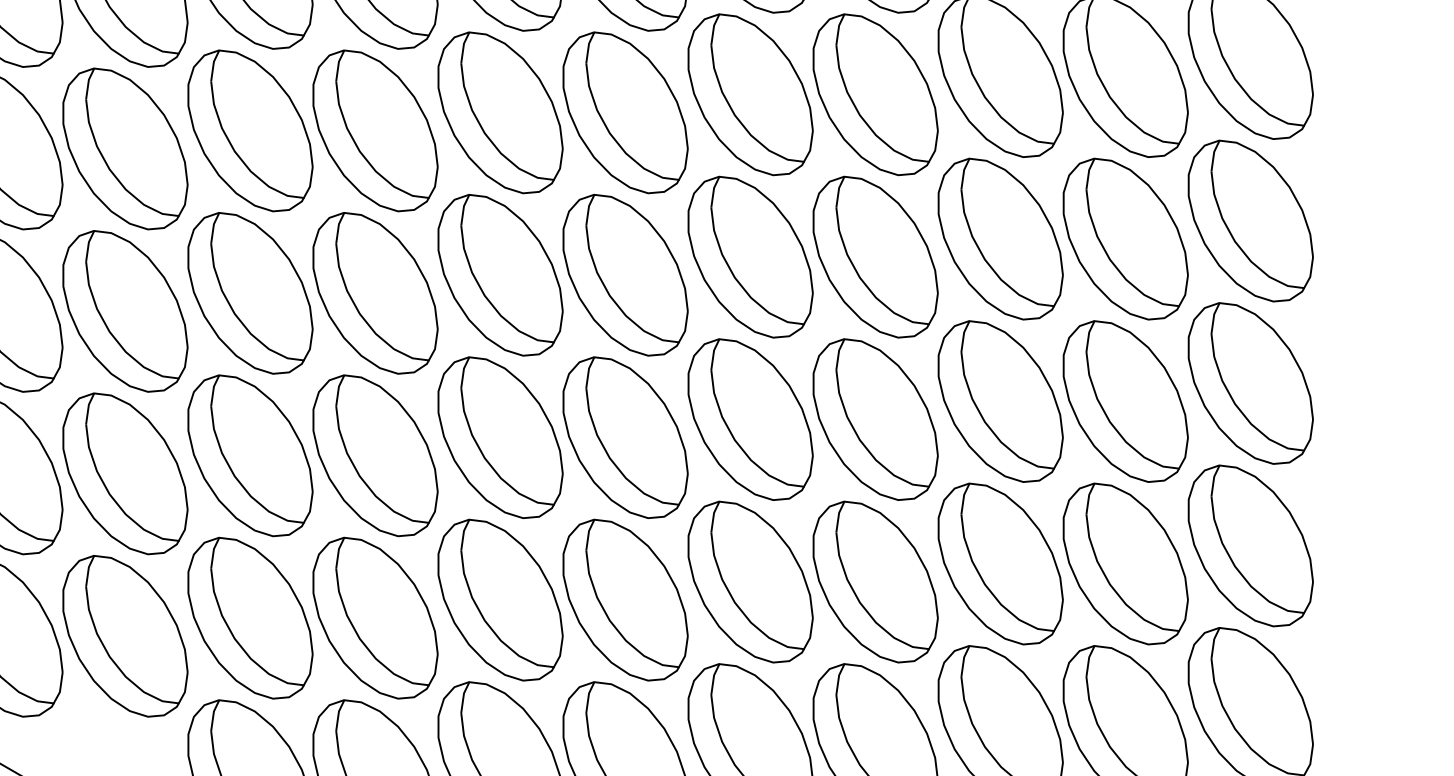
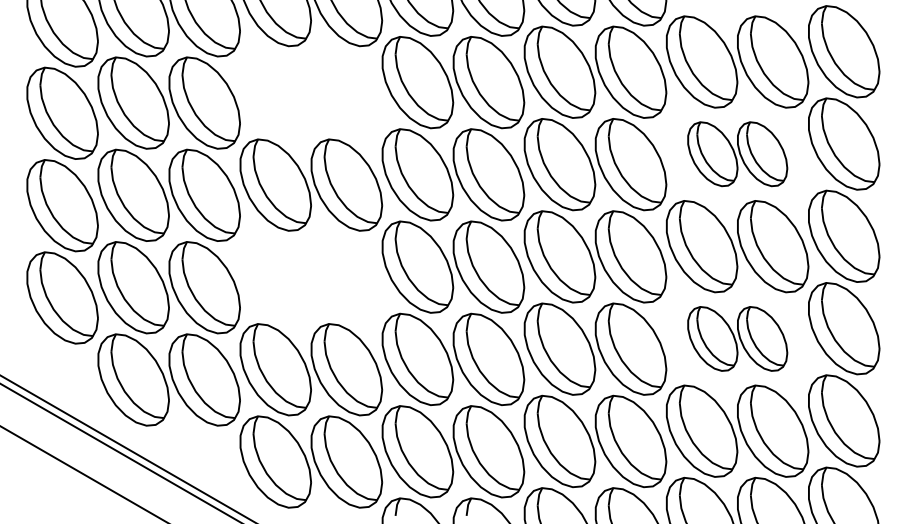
part: (313, 130) -> (311, 92), removed
part: (1063, 237) -> (737, 153), size x0.7
part: (313, 454) -> (311, 276), removed
part: (1063, 563) -> (737, 338), size x0.7

